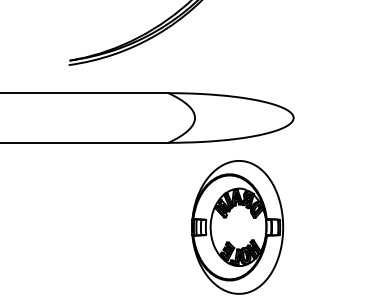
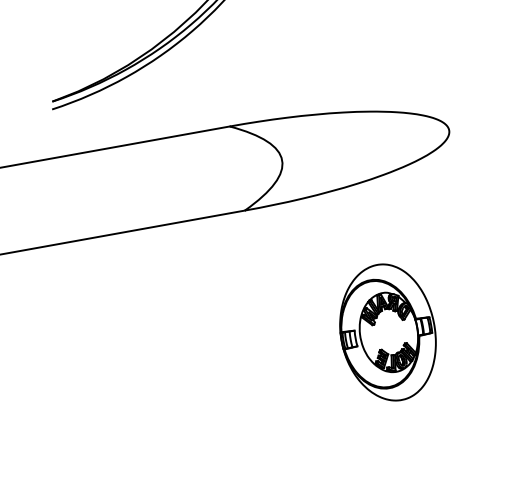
part: (237, 227) -> (387, 332), size x0.6

